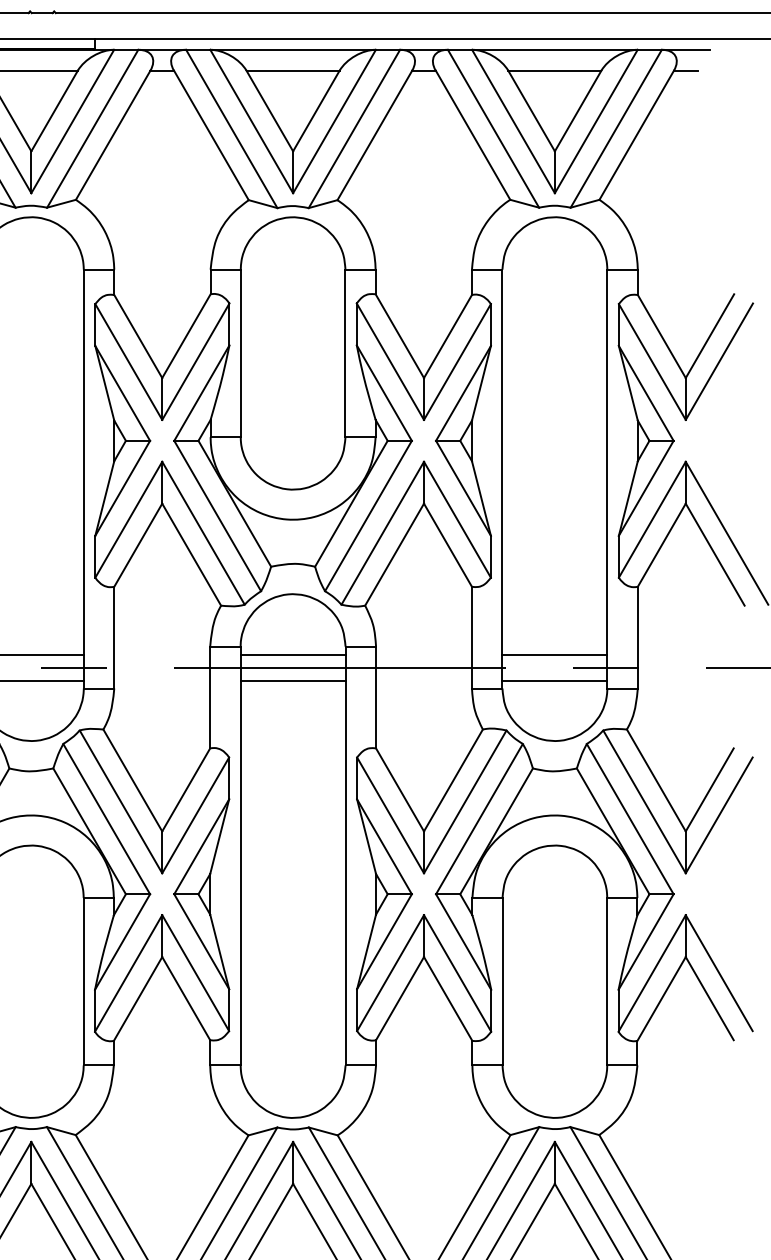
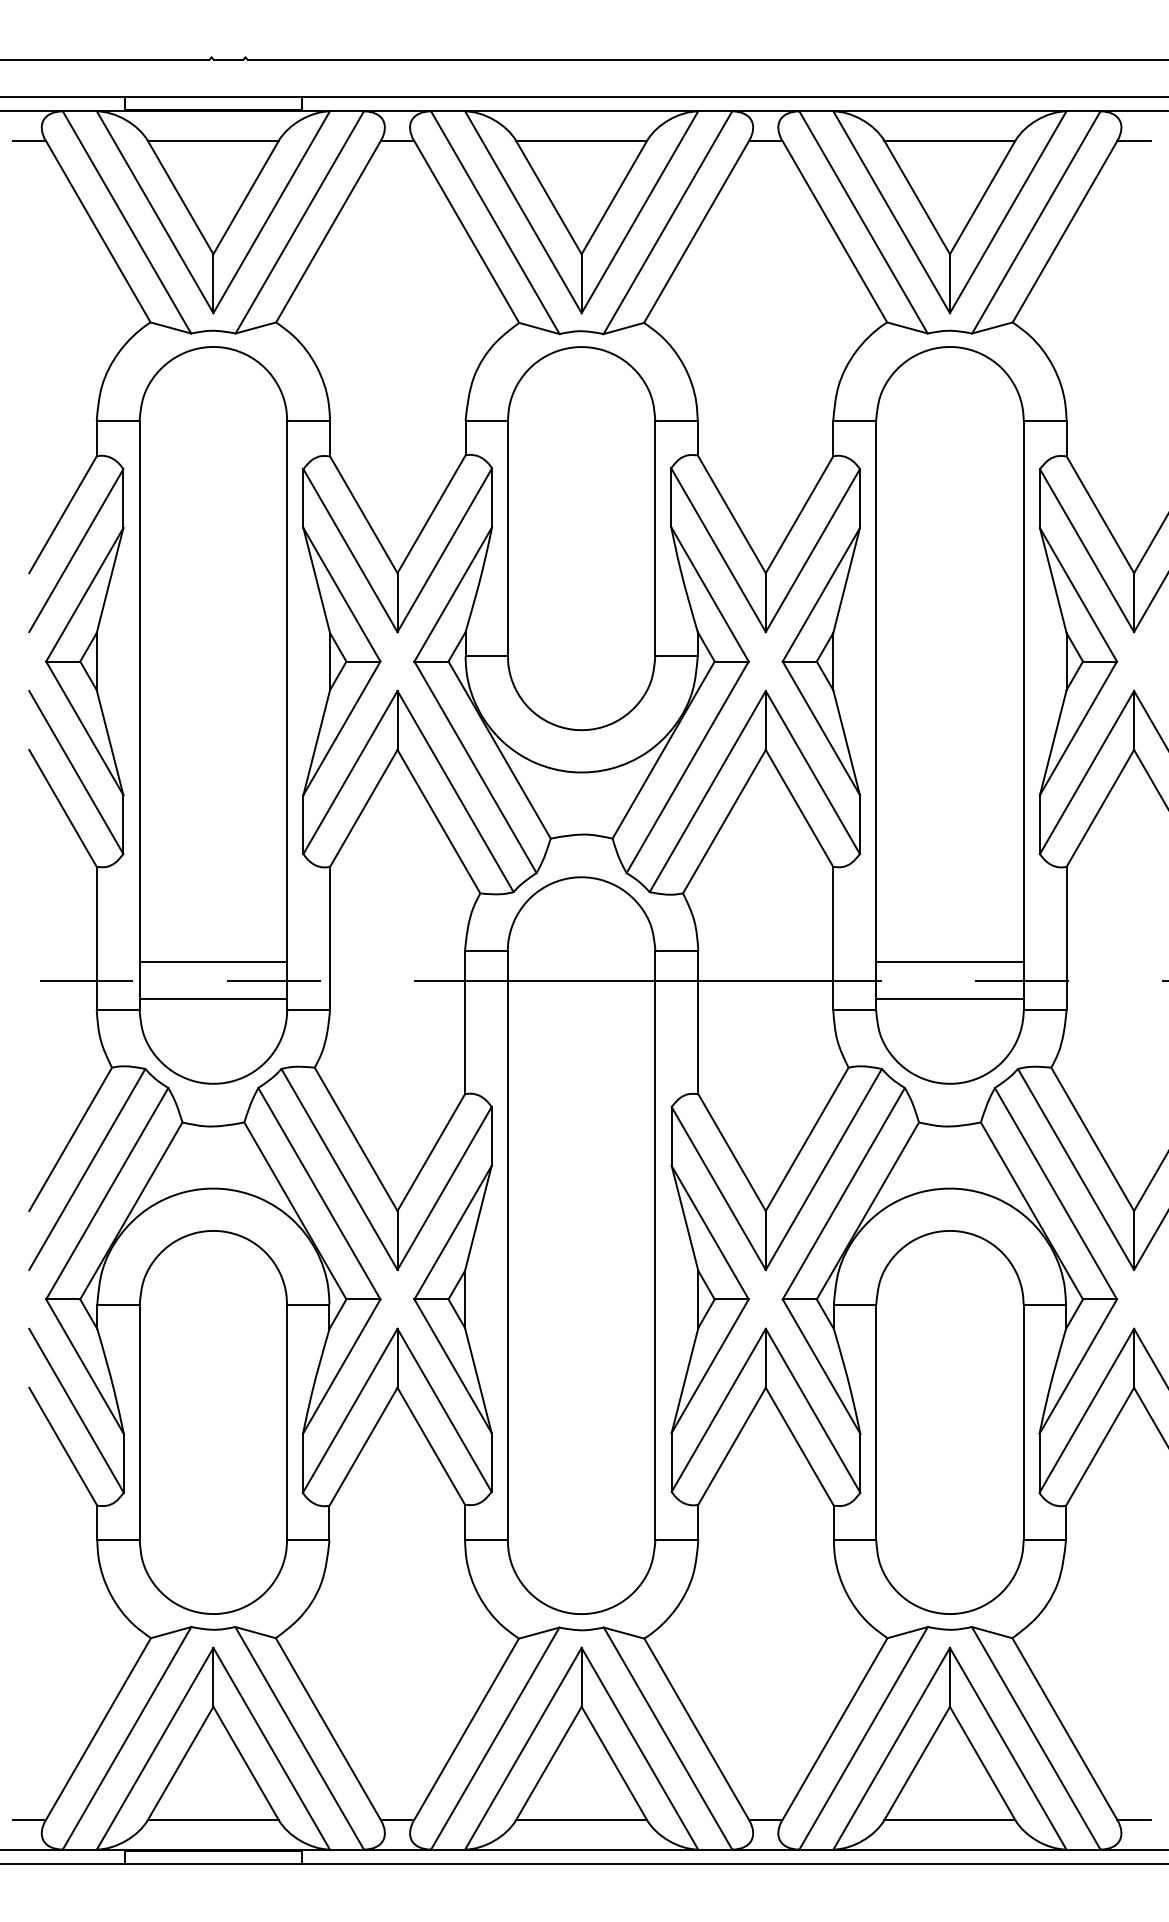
line: (293, 654) -> (581, 962), removed
line: (293, 680) -> (581, 998), removed

